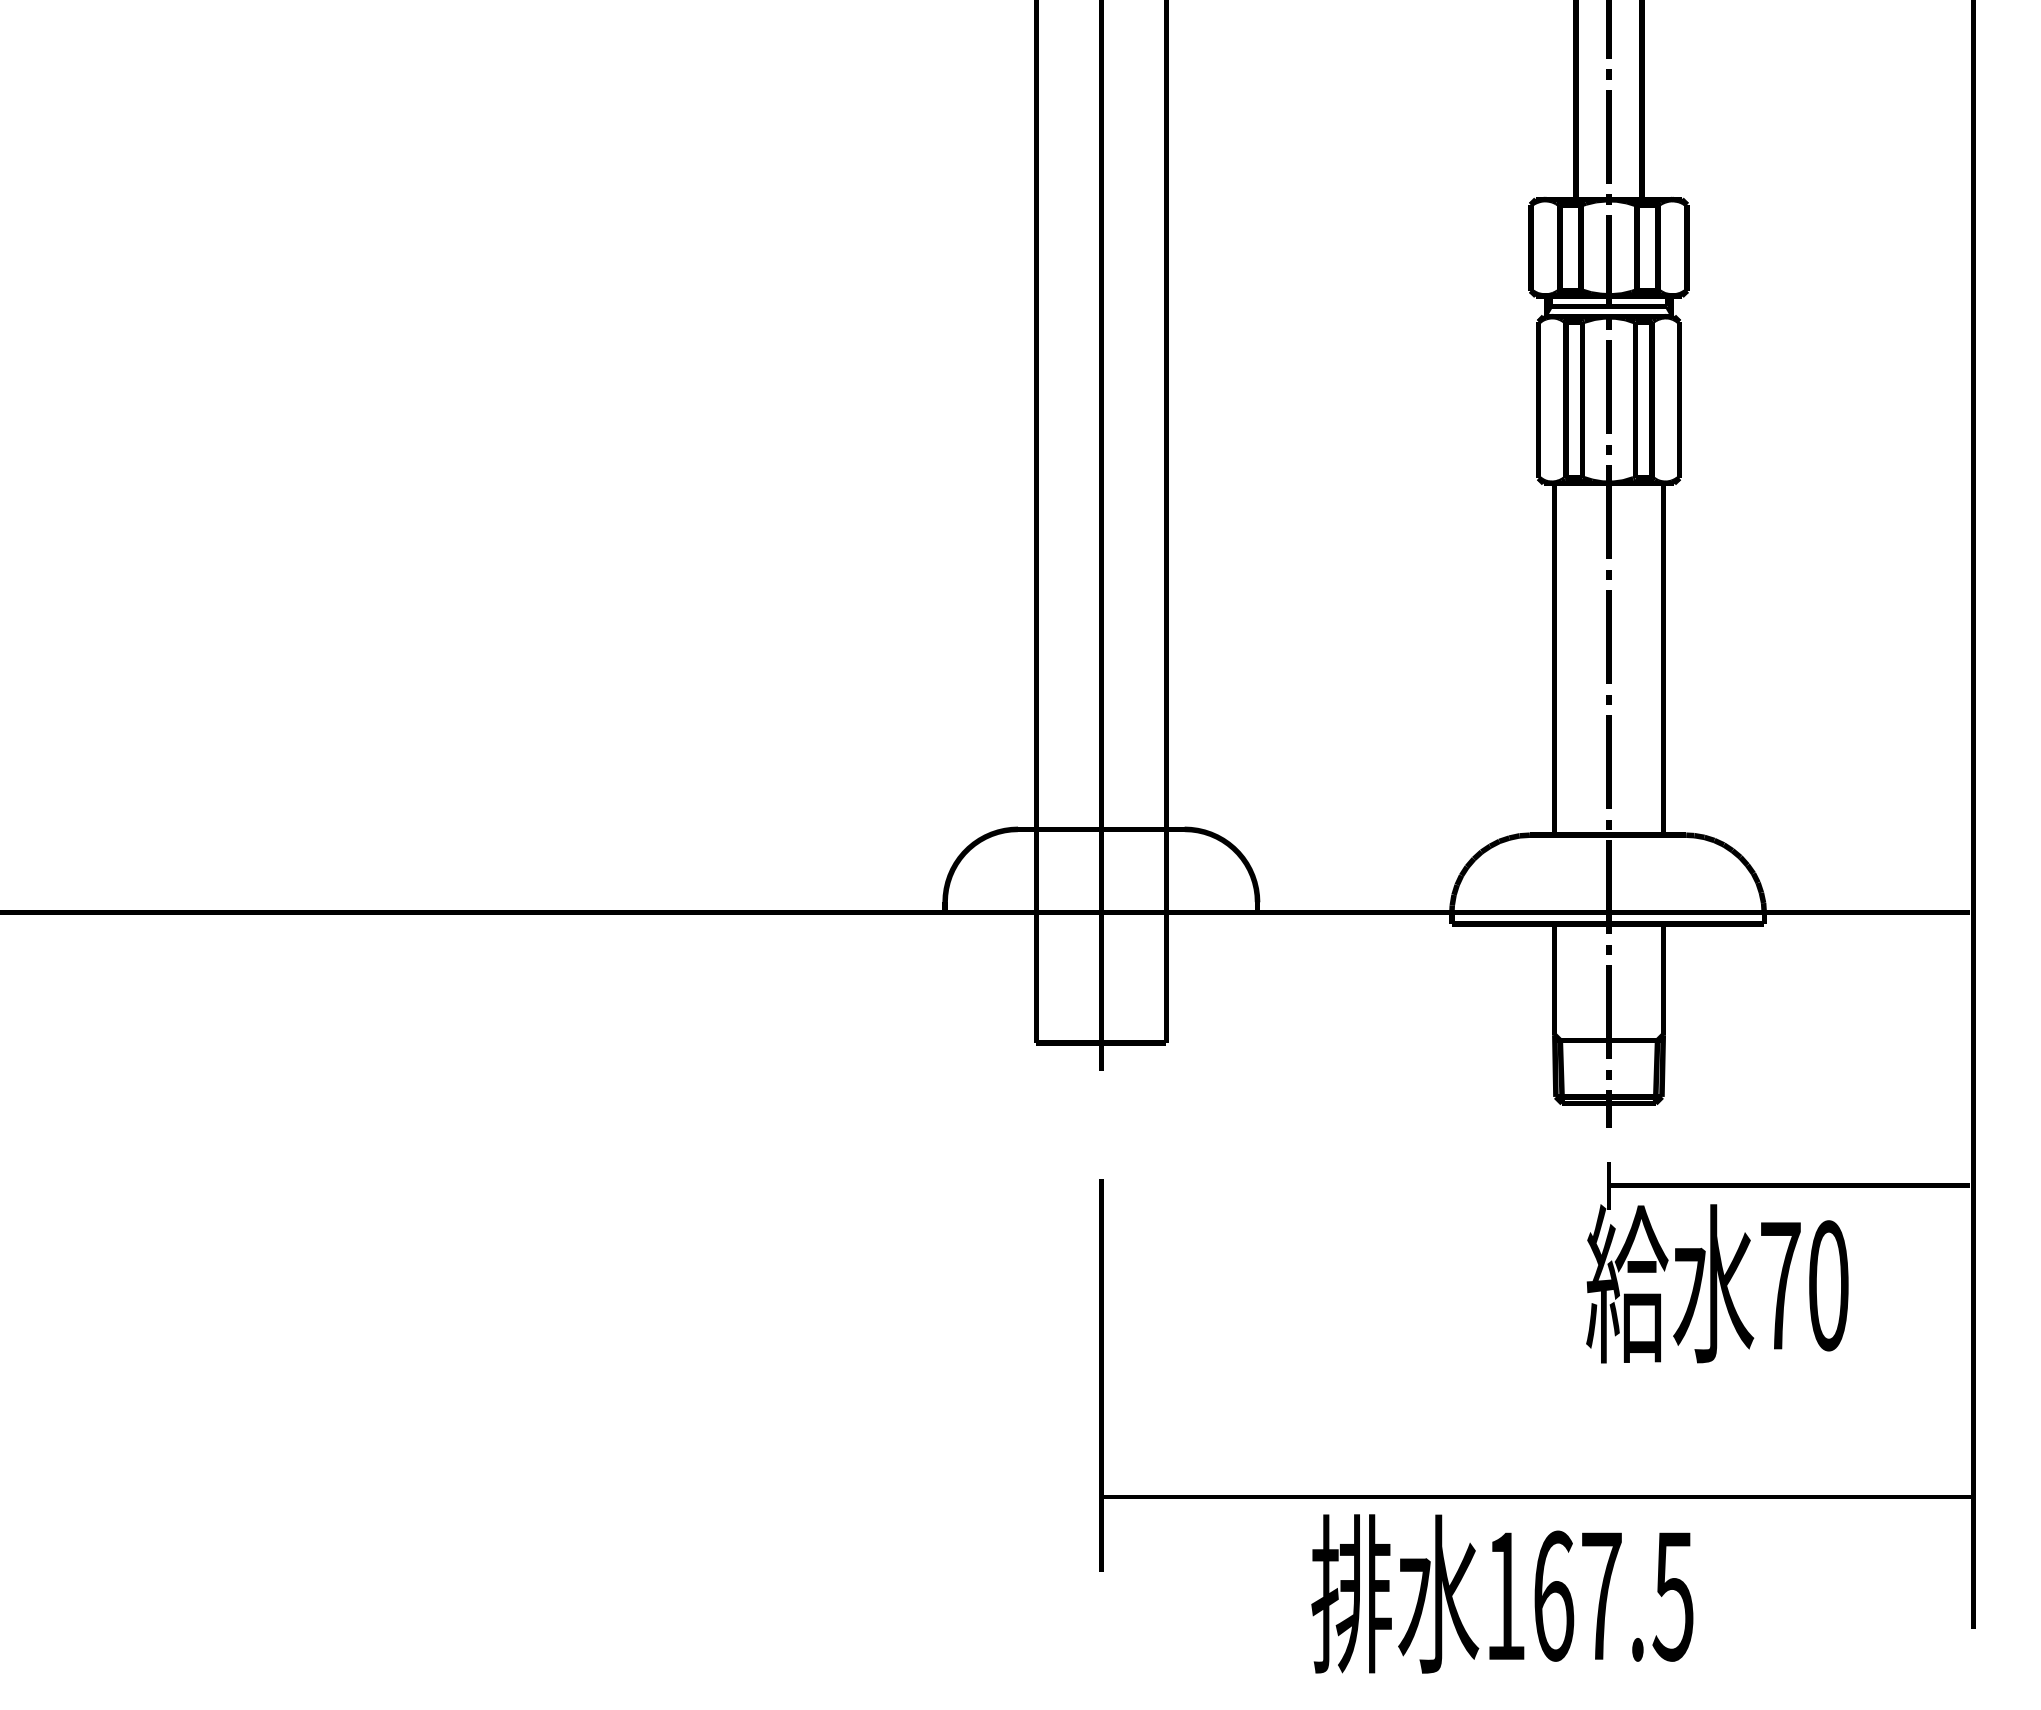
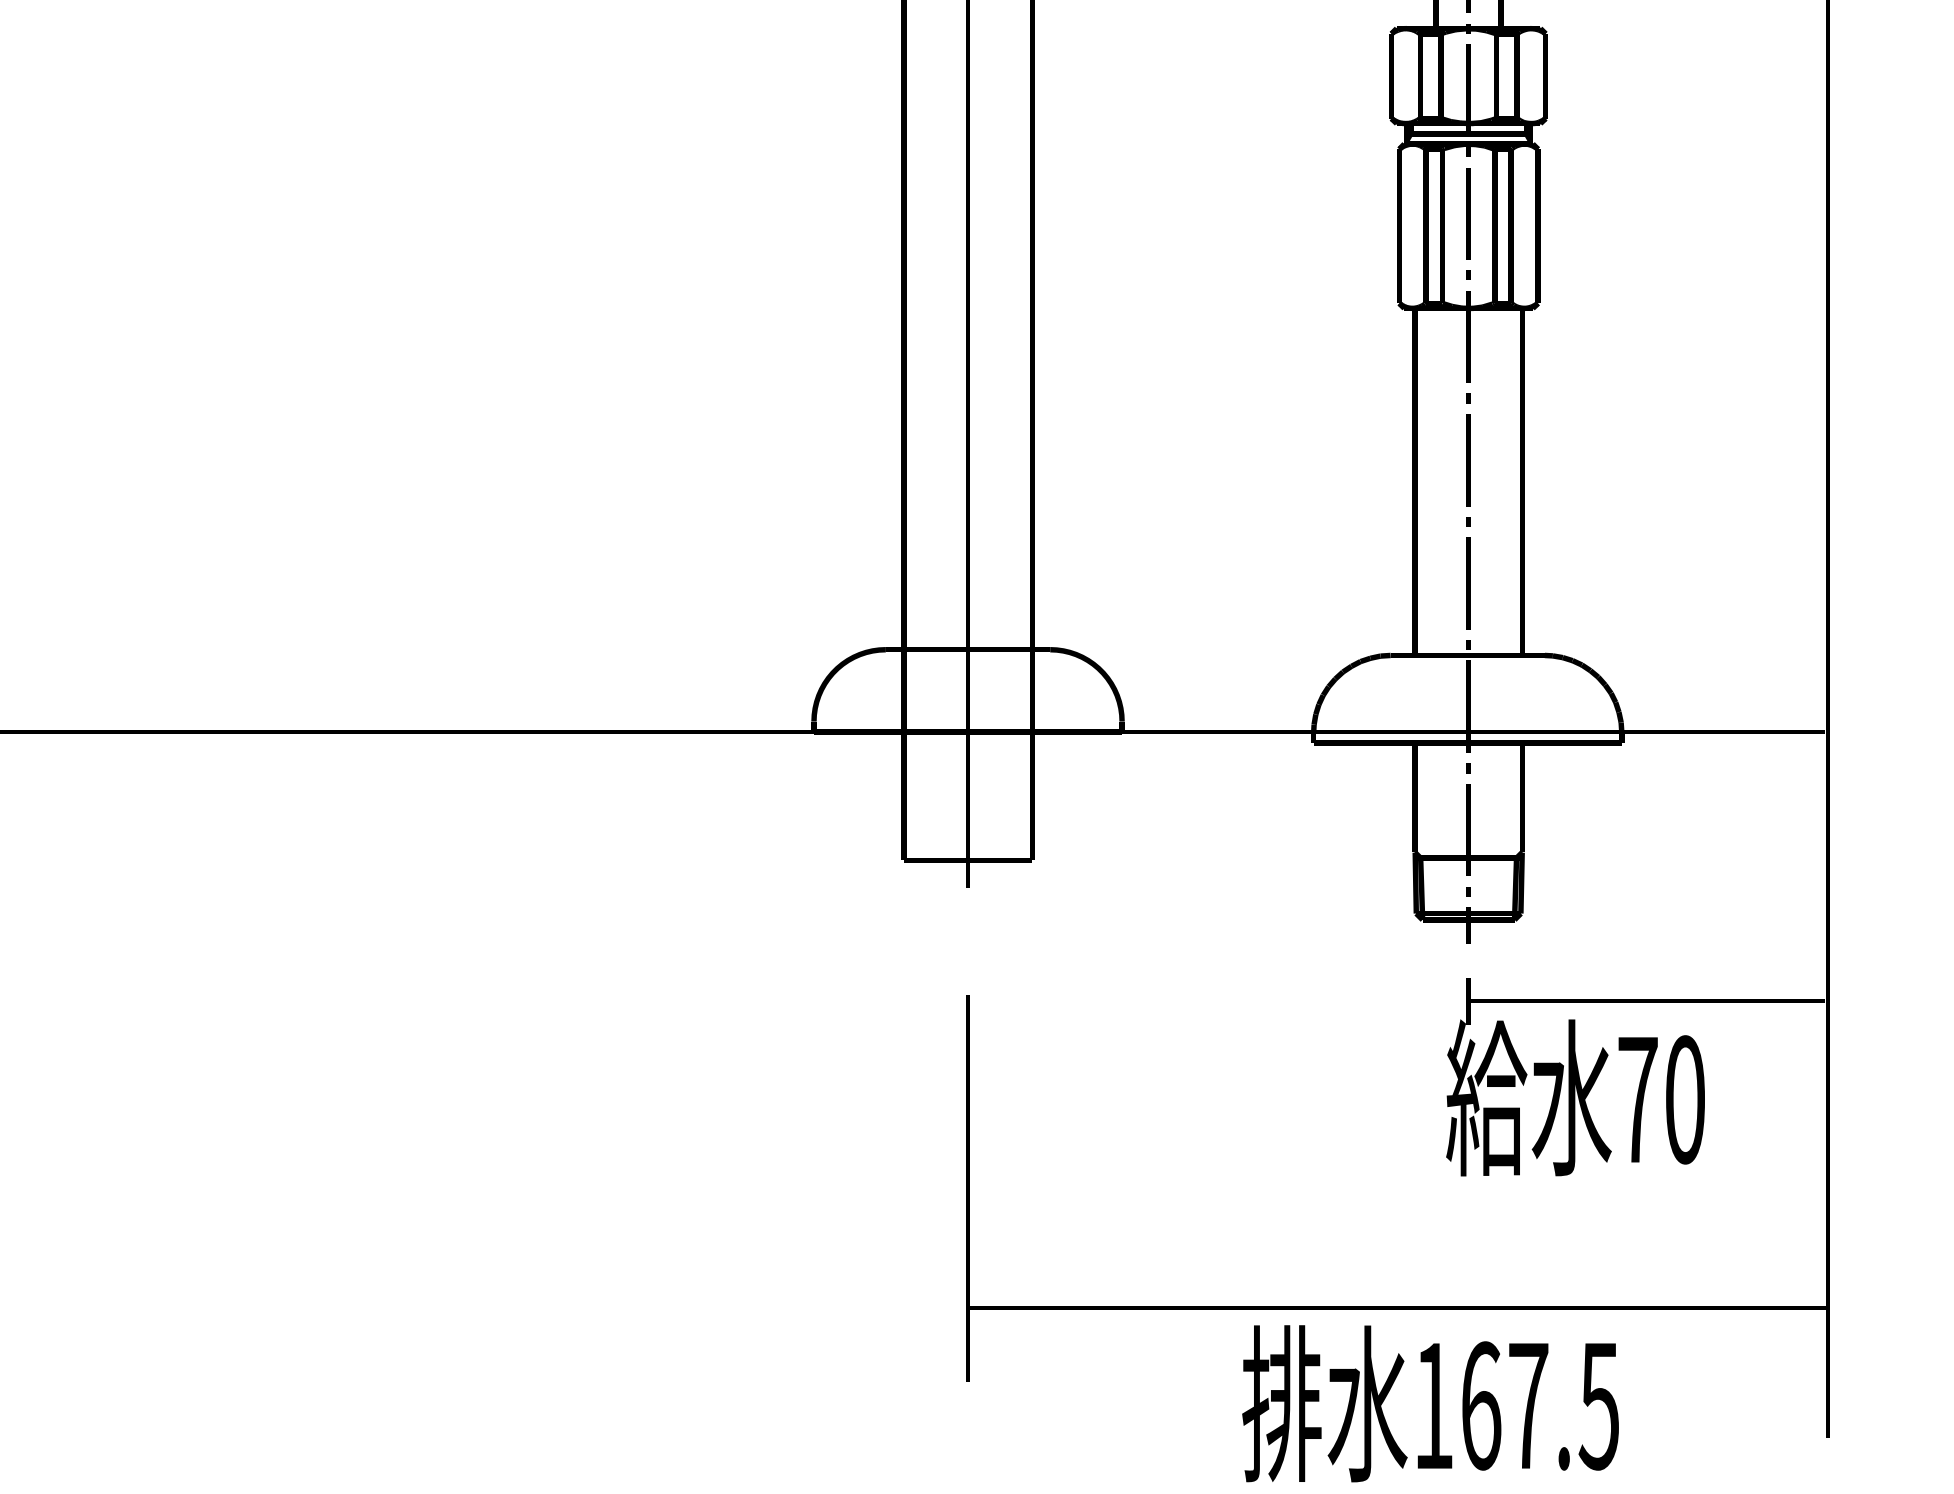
text: (1502, 1593) -> (1430, 1403), moved

